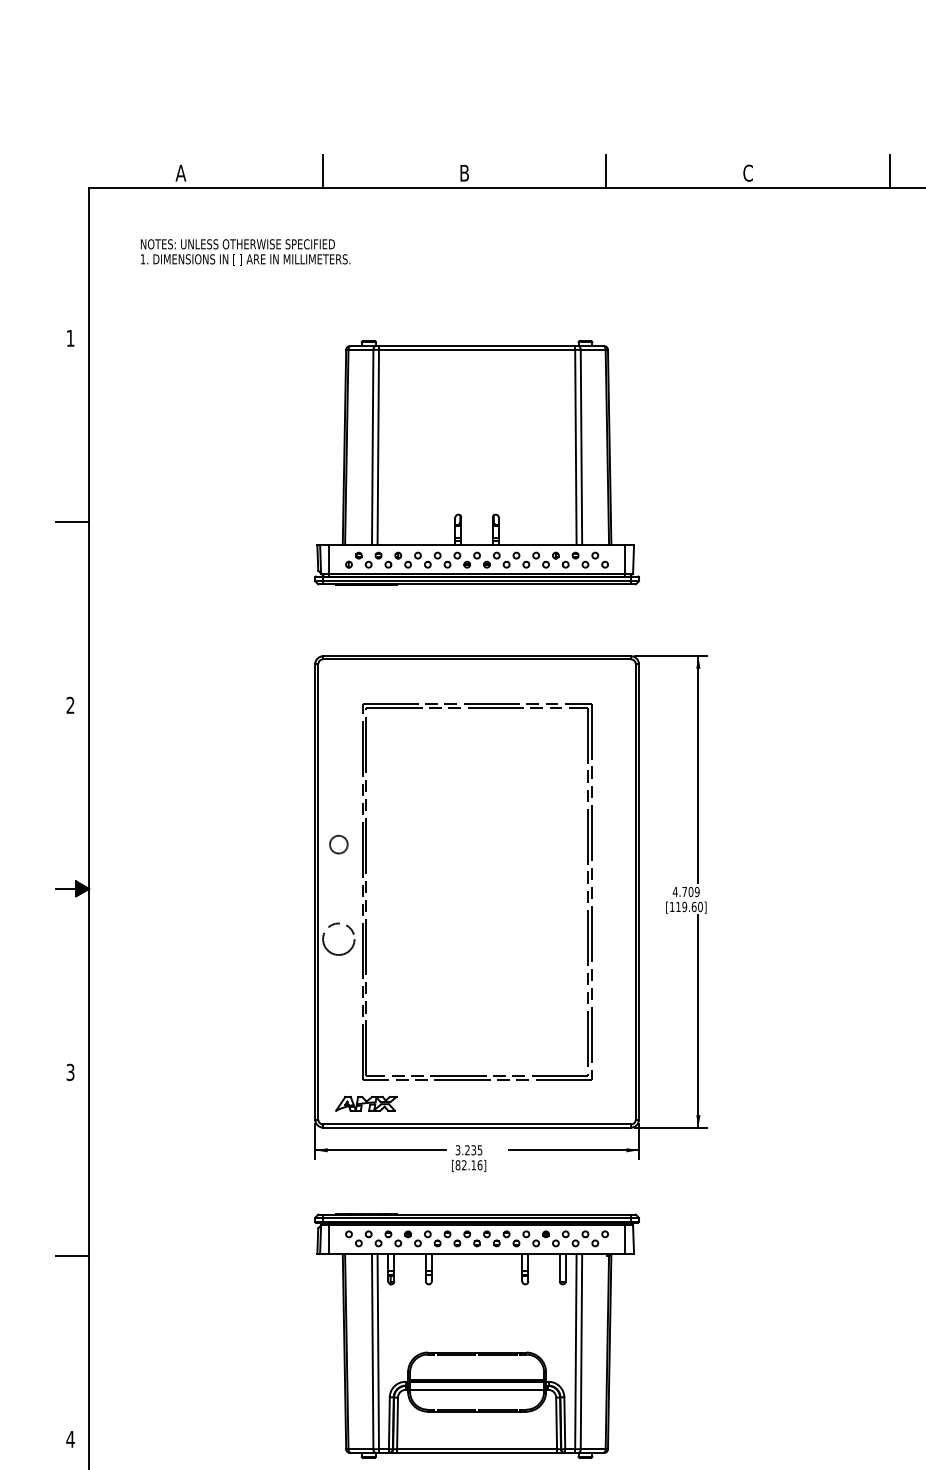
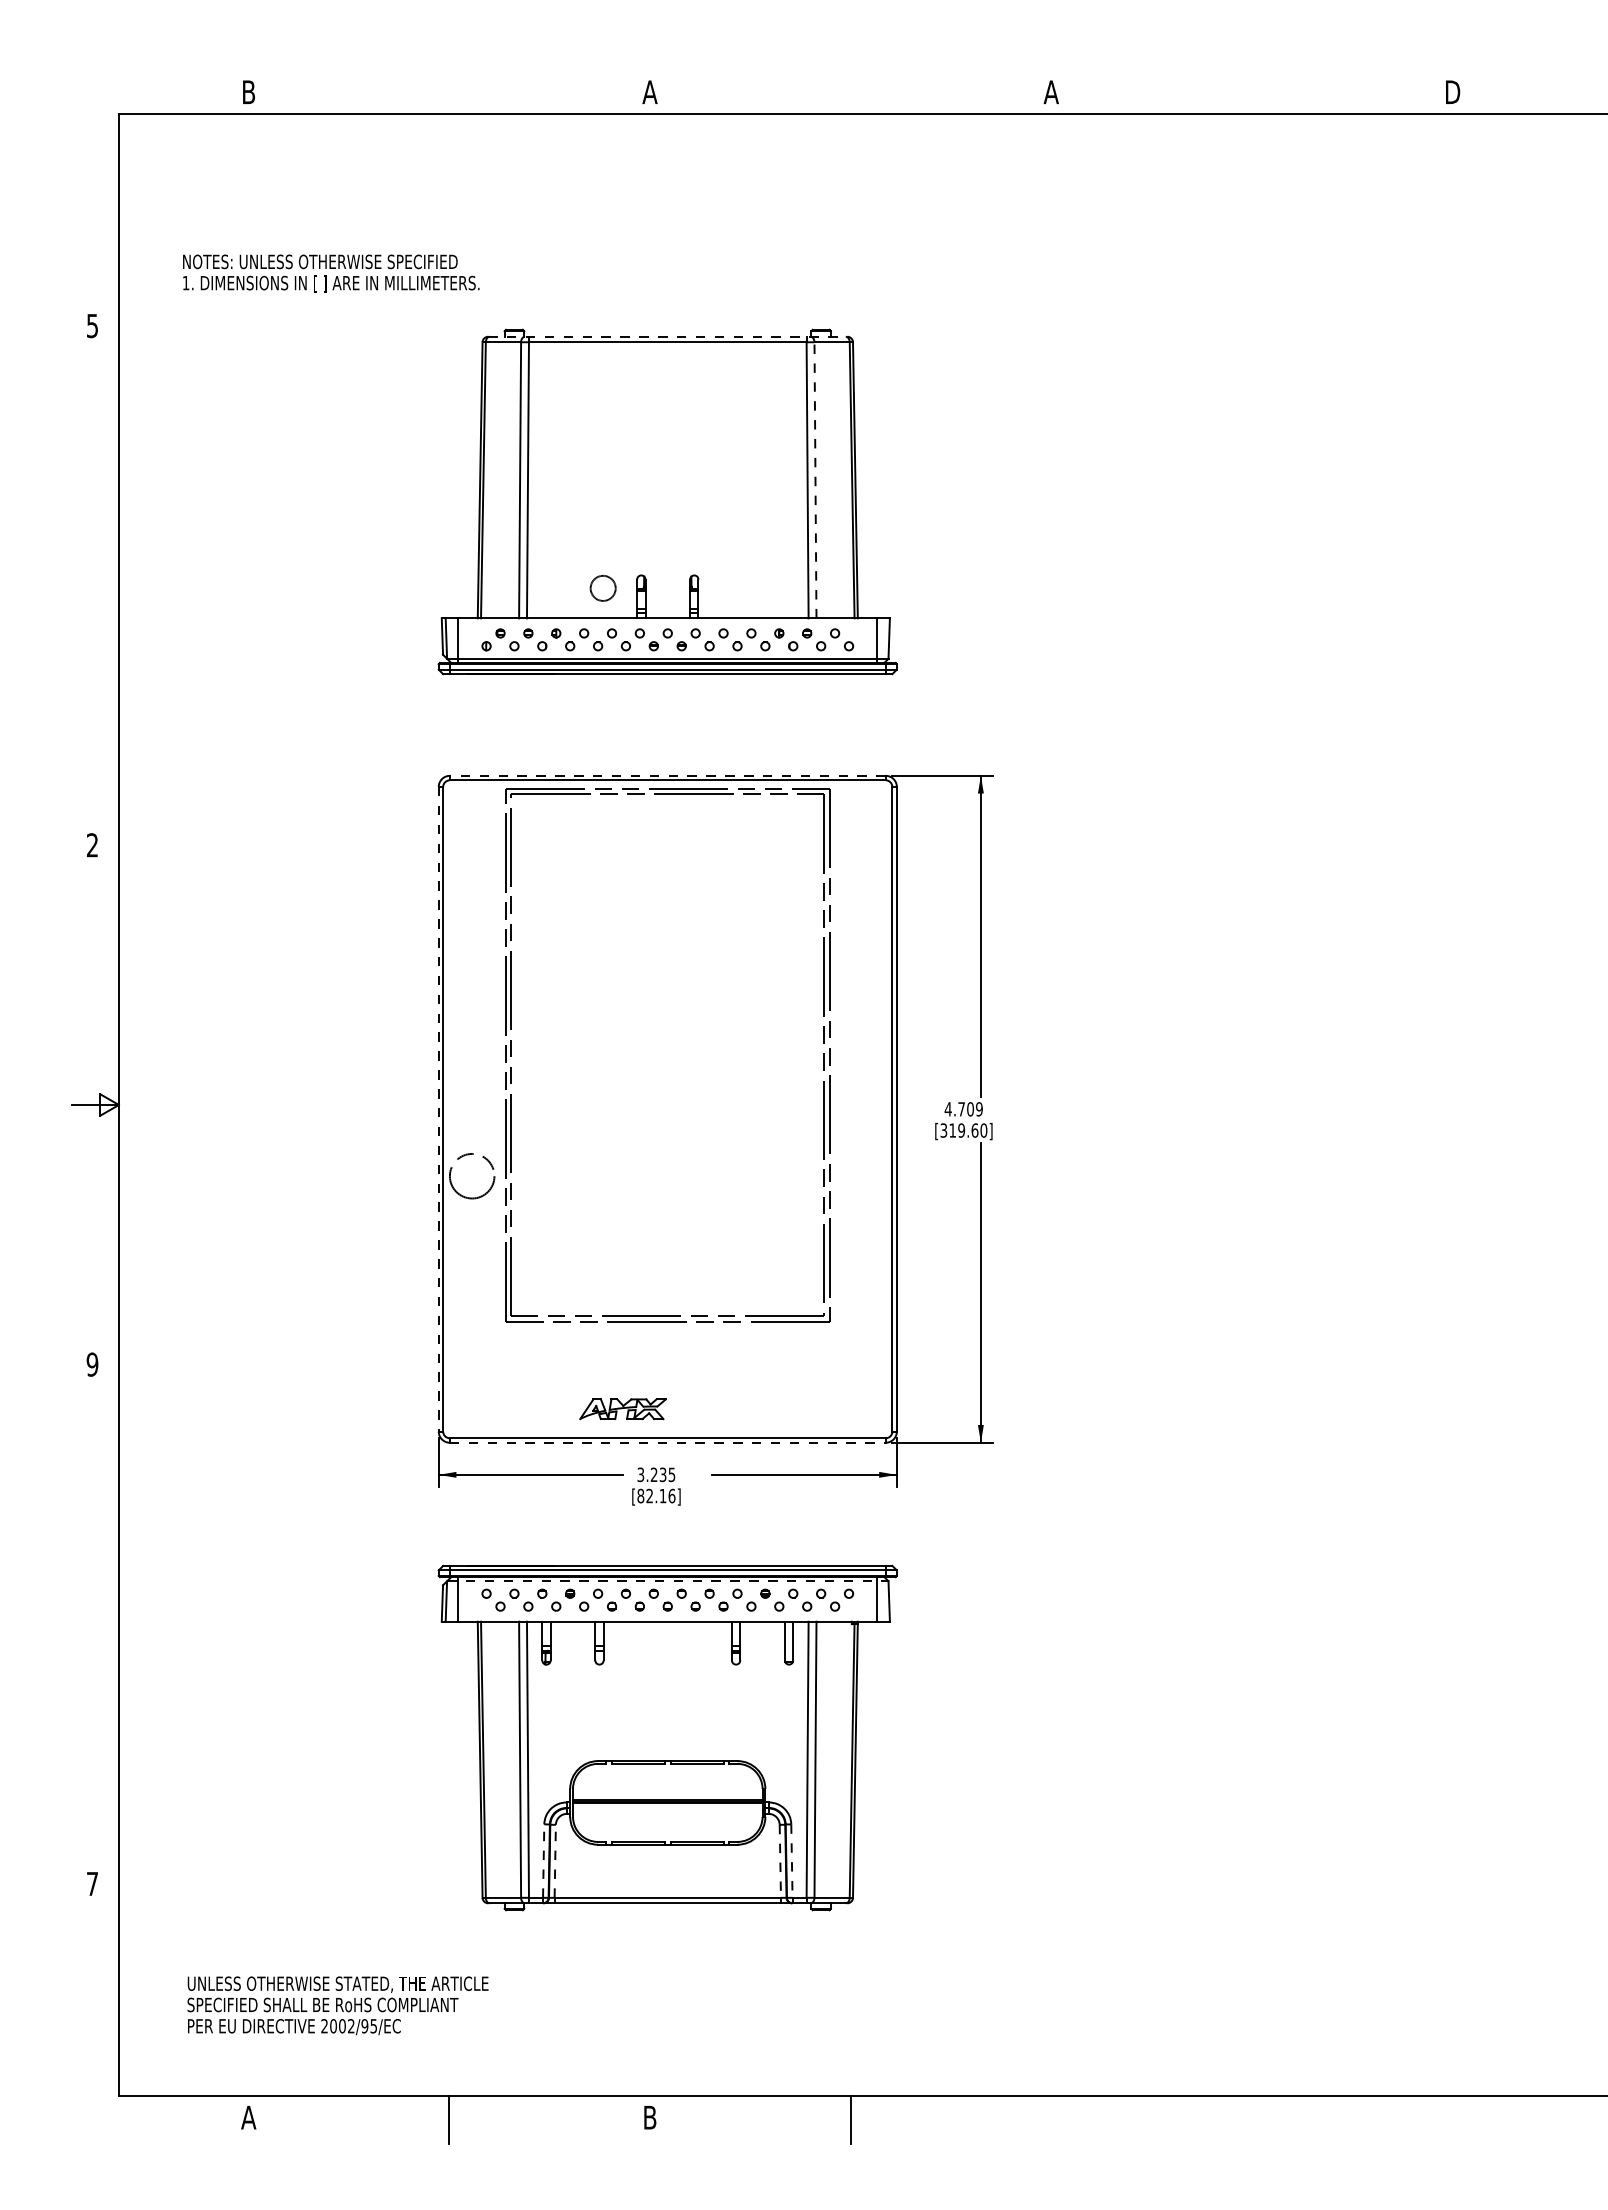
line: (322, 171) -> (449, 89), removed
line: (606, 171) -> (850, 89), removed
line: (889, 171) -> (1251, 89), removed
text: (180, 173) -> (248, 92), A -> B
text: (464, 173) -> (649, 92), B -> A
text: (747, 173) -> (1050, 92), C -> A
text: (245, 252) -> (331, 273), moved
text: (70, 338) -> (92, 326), 1 -> 5
line: (476, 345) -> (667, 336), solid -> dashed
line: (581, 446) -> (815, 479), solid -> dashed
line: (71, 521) -> (94, 585), removed
line: (476, 656) -> (667, 775), solid -> dashed
circle: (338, 844) -> (602, 588), moved
fill: (82, 888) -> (109, 1104), removed
line: (315, 892) -> (438, 1109), solid -> dashed
part: (366, 892) -> (511, 1055), moved
text: (671, 906) -> (943, 1130), [119.60] -> [319.60]
text: (70, 1072) -> (92, 1364), 3 -> 9
part: (365, 1104) -> (622, 1409), moved
line: (476, 1127) -> (667, 1442), solid -> dashed
line: (476, 1225) -> (667, 1581), solid -> dashed
line: (71, 1256) -> (94, 1624), removed
line: (476, 1389) -> (667, 1813), removed
line: (397, 1422) -> (555, 1860), solid -> dashed
line: (389, 1423) -> (543, 1861), solid -> dashed
line: (556, 1423) -> (780, 1861), solid -> dashed
line: (564, 1423) -> (791, 1861), solid -> dashed
text: (70, 1439) -> (92, 1883), 4 -> 7

